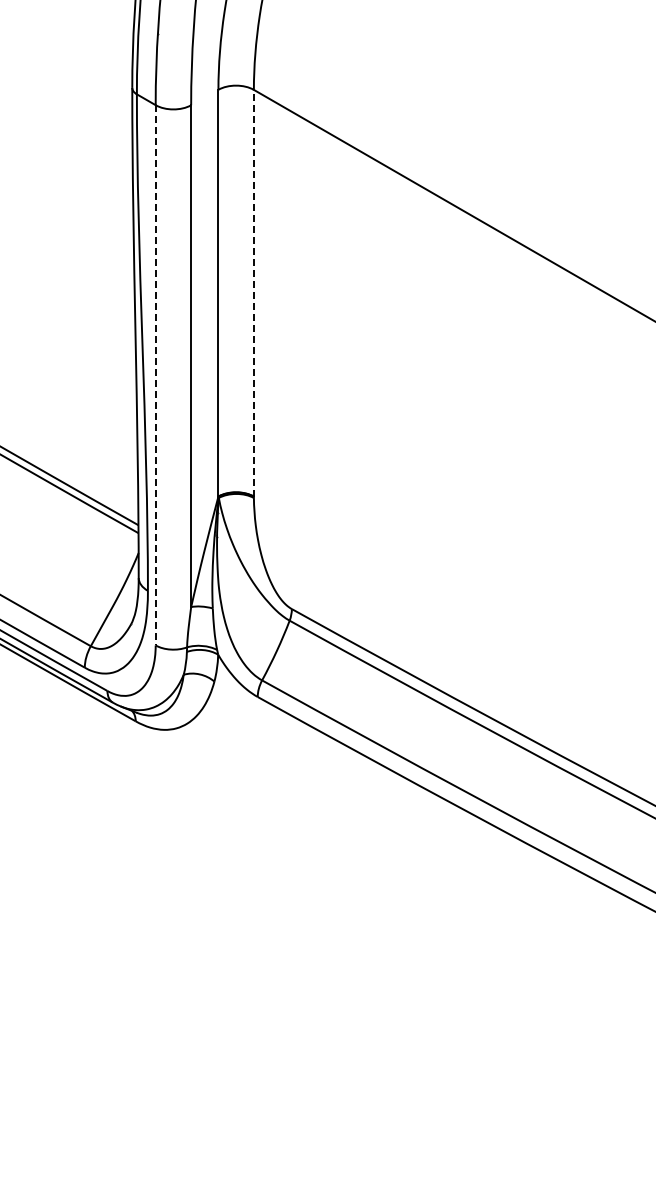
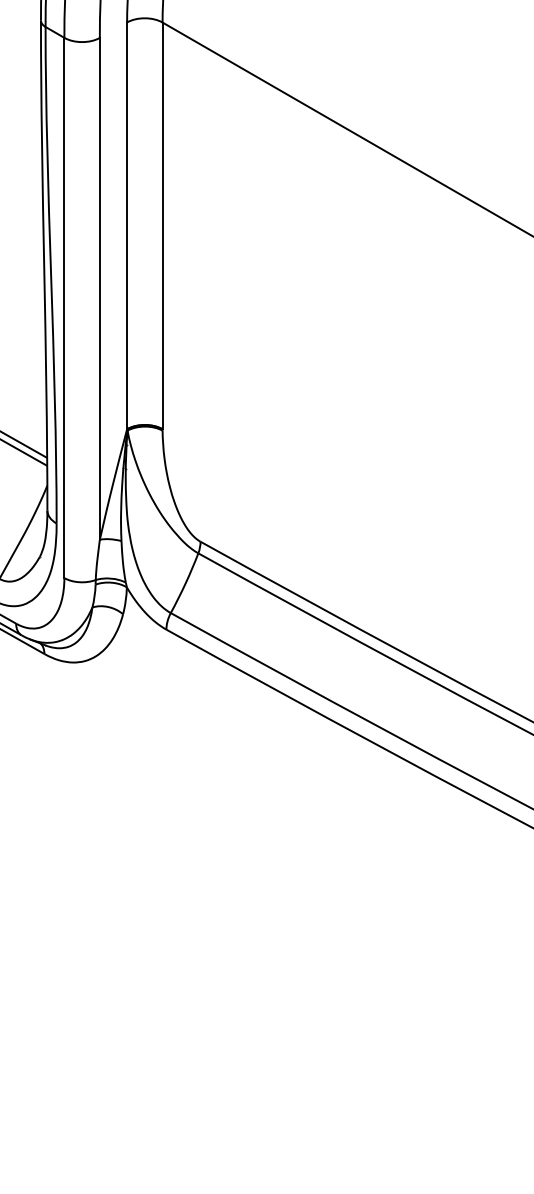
line: (253, 292) -> (162, 225), dashed -> solid
line: (155, 375) -> (64, 308), dashed -> solid

